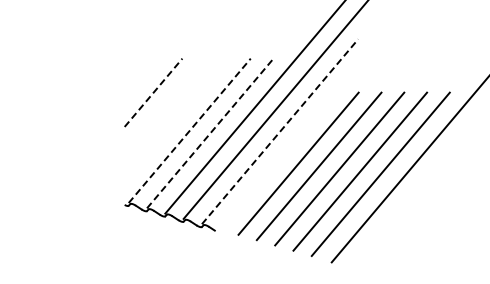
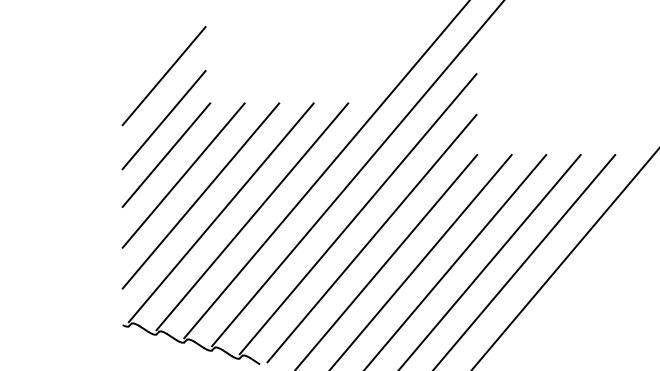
line: (151, 40) -> (163, 75), added
line: (151, 69) -> (163, 119), added
line: (153, 92) -> (166, 154), dashed -> solid
line: (164, 105) -> (183, 174), added
line: (175, 119) -> (199, 195), added
line: (189, 130) -> (220, 212), dashed -> solid
line: (280, 131) -> (358, 213), dashed -> solid
line: (210, 133) -> (252, 216), dashed -> solid
line: (289, 147) -> (372, 238), added

